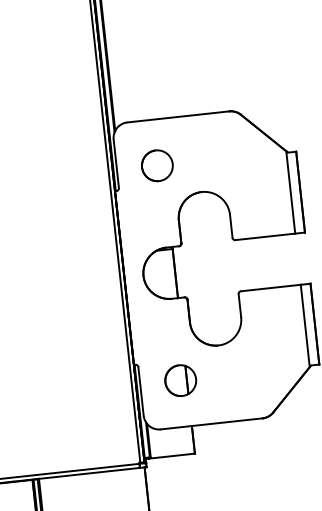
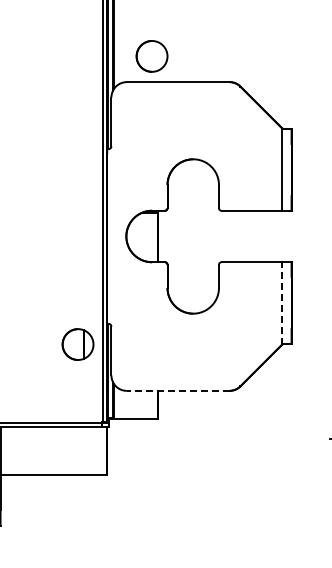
part: (156, 165) -> (151, 56), moved
line: (304, 325) -> (281, 303), solid -> dashed
part: (180, 380) -> (77, 344), moved
line: (210, 423) -> (177, 390), solid -> dashed

